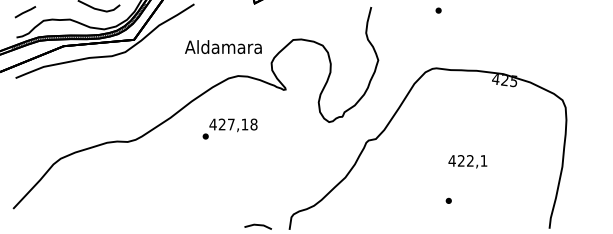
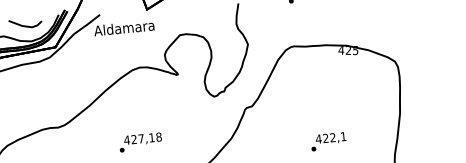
text: (223, 46) -> (124, 27), moved
text: (229, 128) -> (140, 142), moved
text: (467, 161) -> (330, 138), moved

